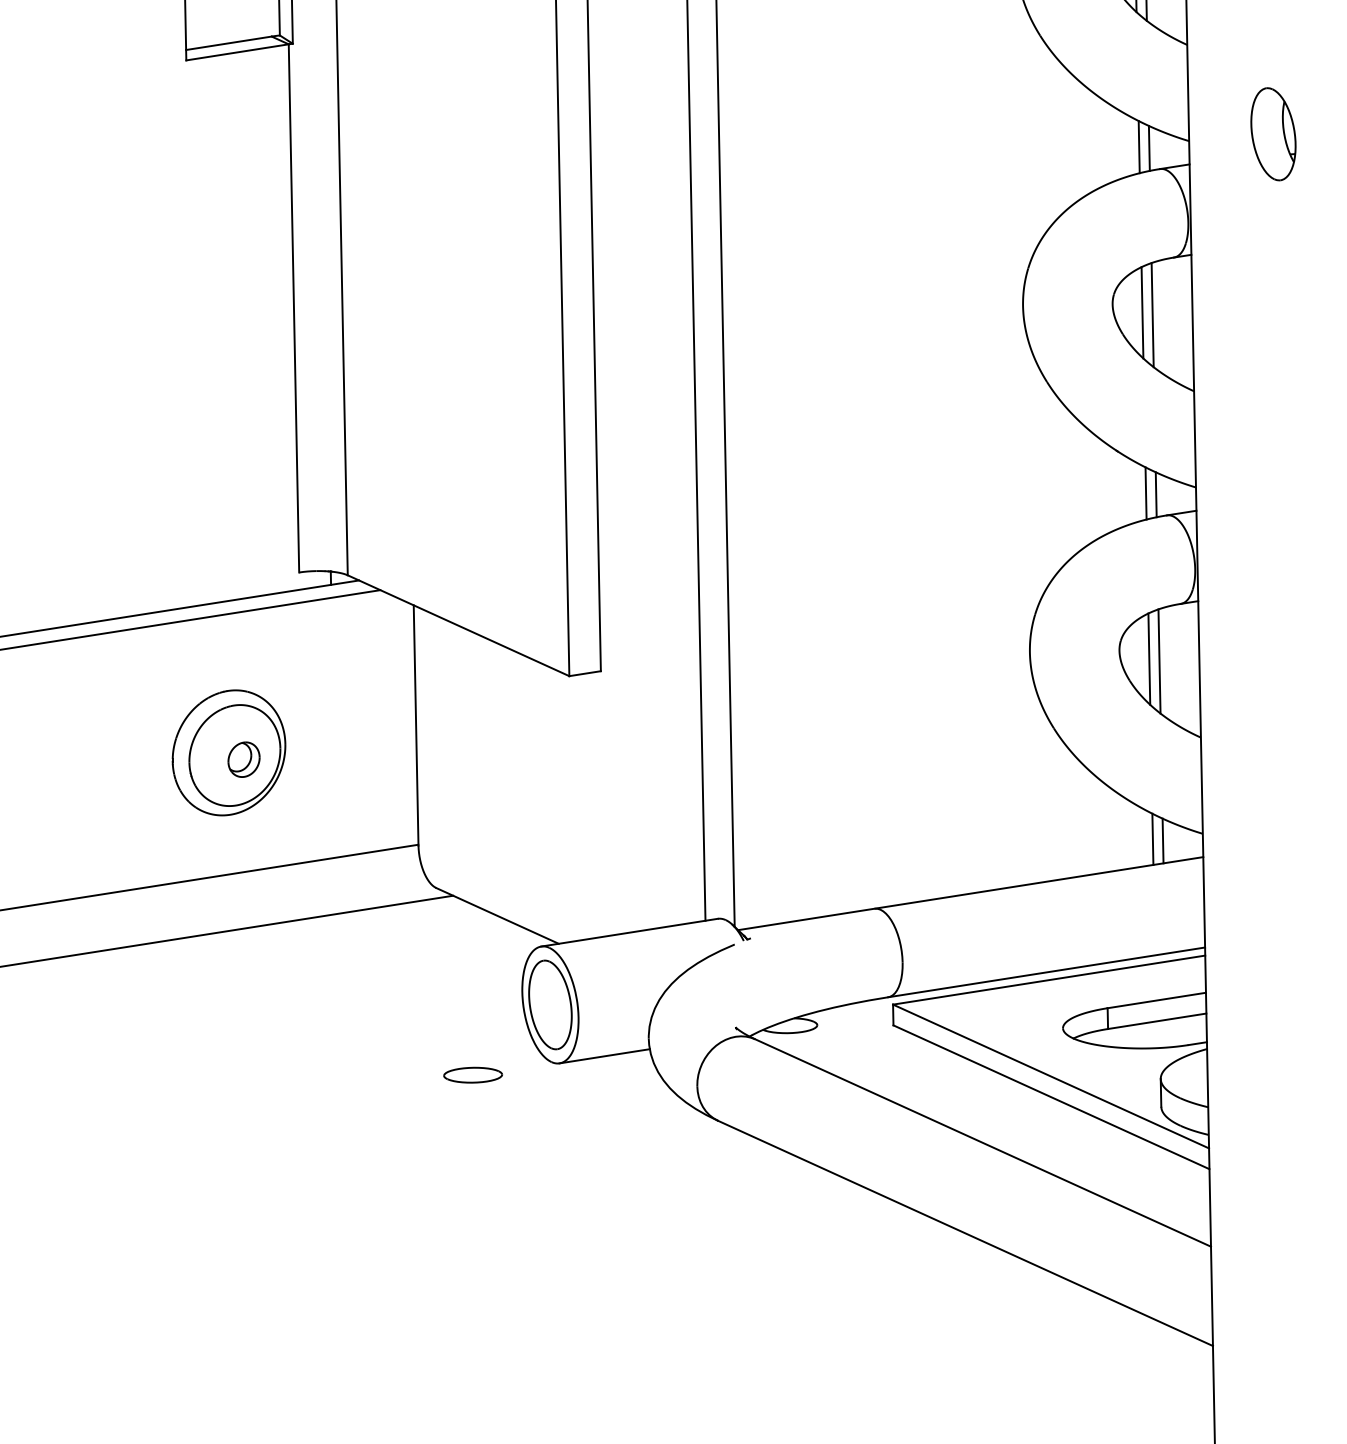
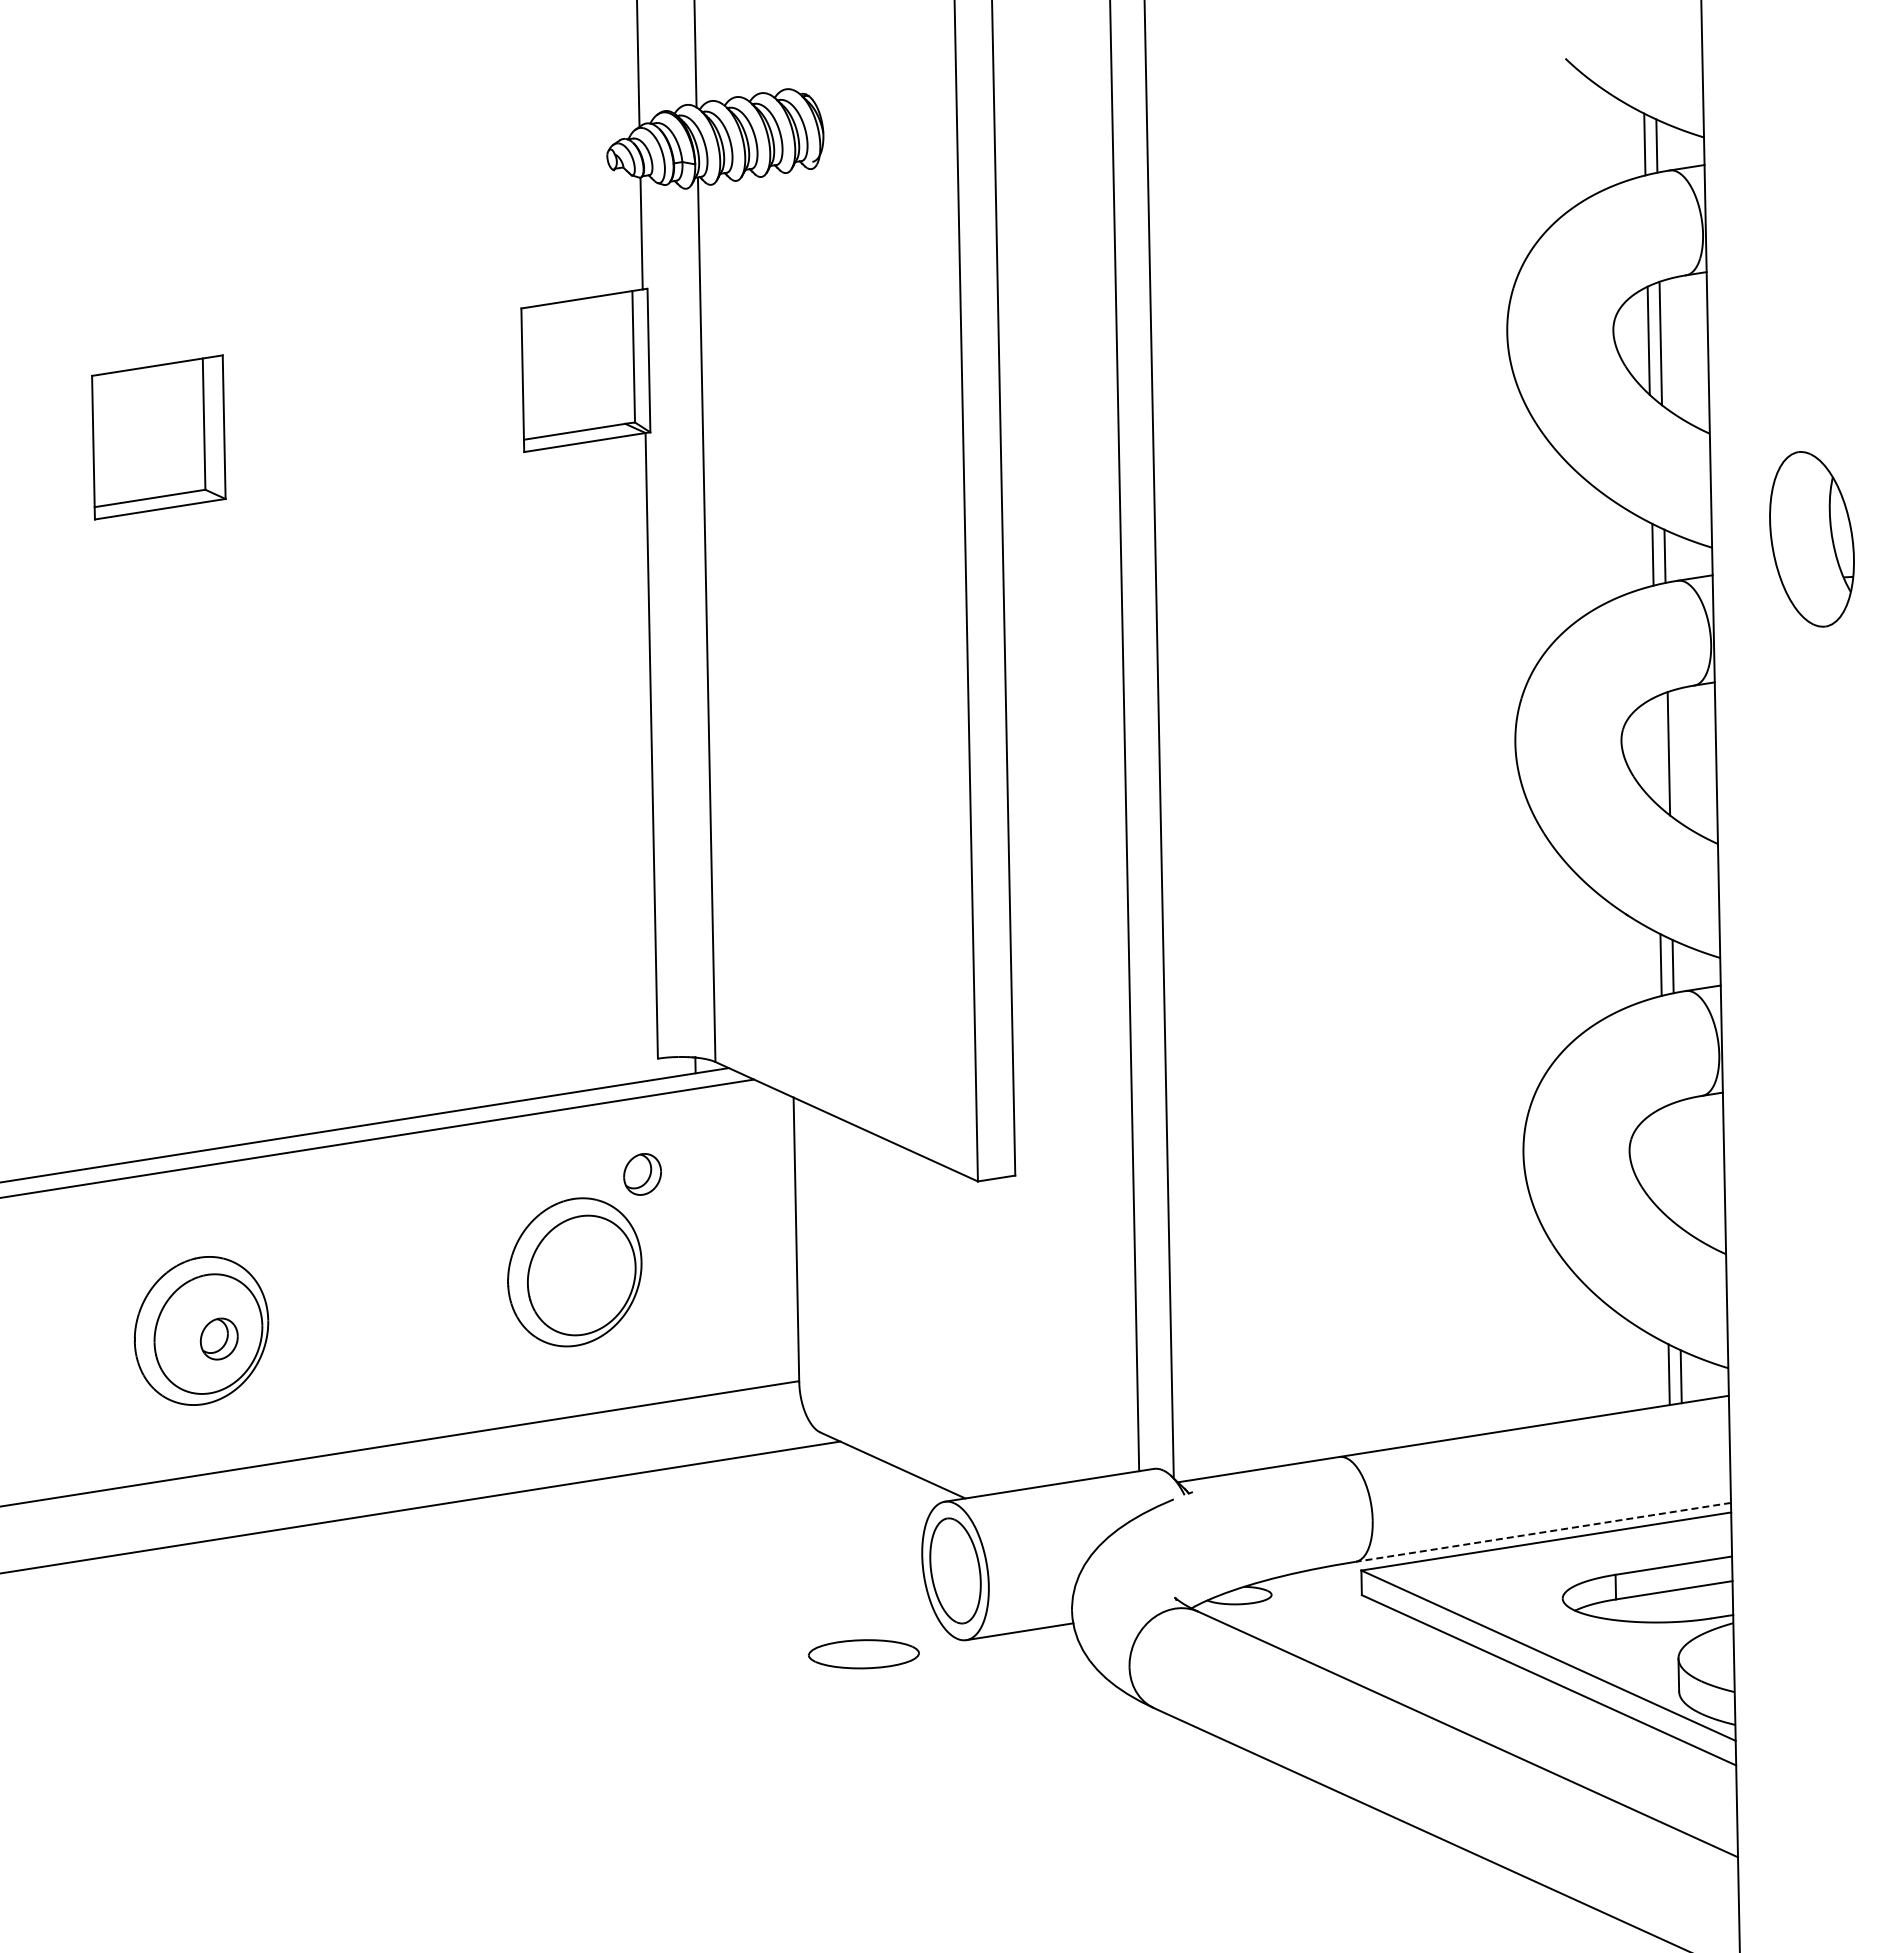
part: (1273, 134) -> (1811, 539), size x1.6
line: (1142, 312) -> (1656, 750), removed
line: (1148, 659) -> (1664, 1161), removed
line: (1159, 660) -> (1676, 1163), removed
part: (243, 759) -> (642, 1174), moved
line: (1046, 972) -> (1543, 1532), solid -> dashed
part: (472, 1074) -> (863, 1653), size x1.6

